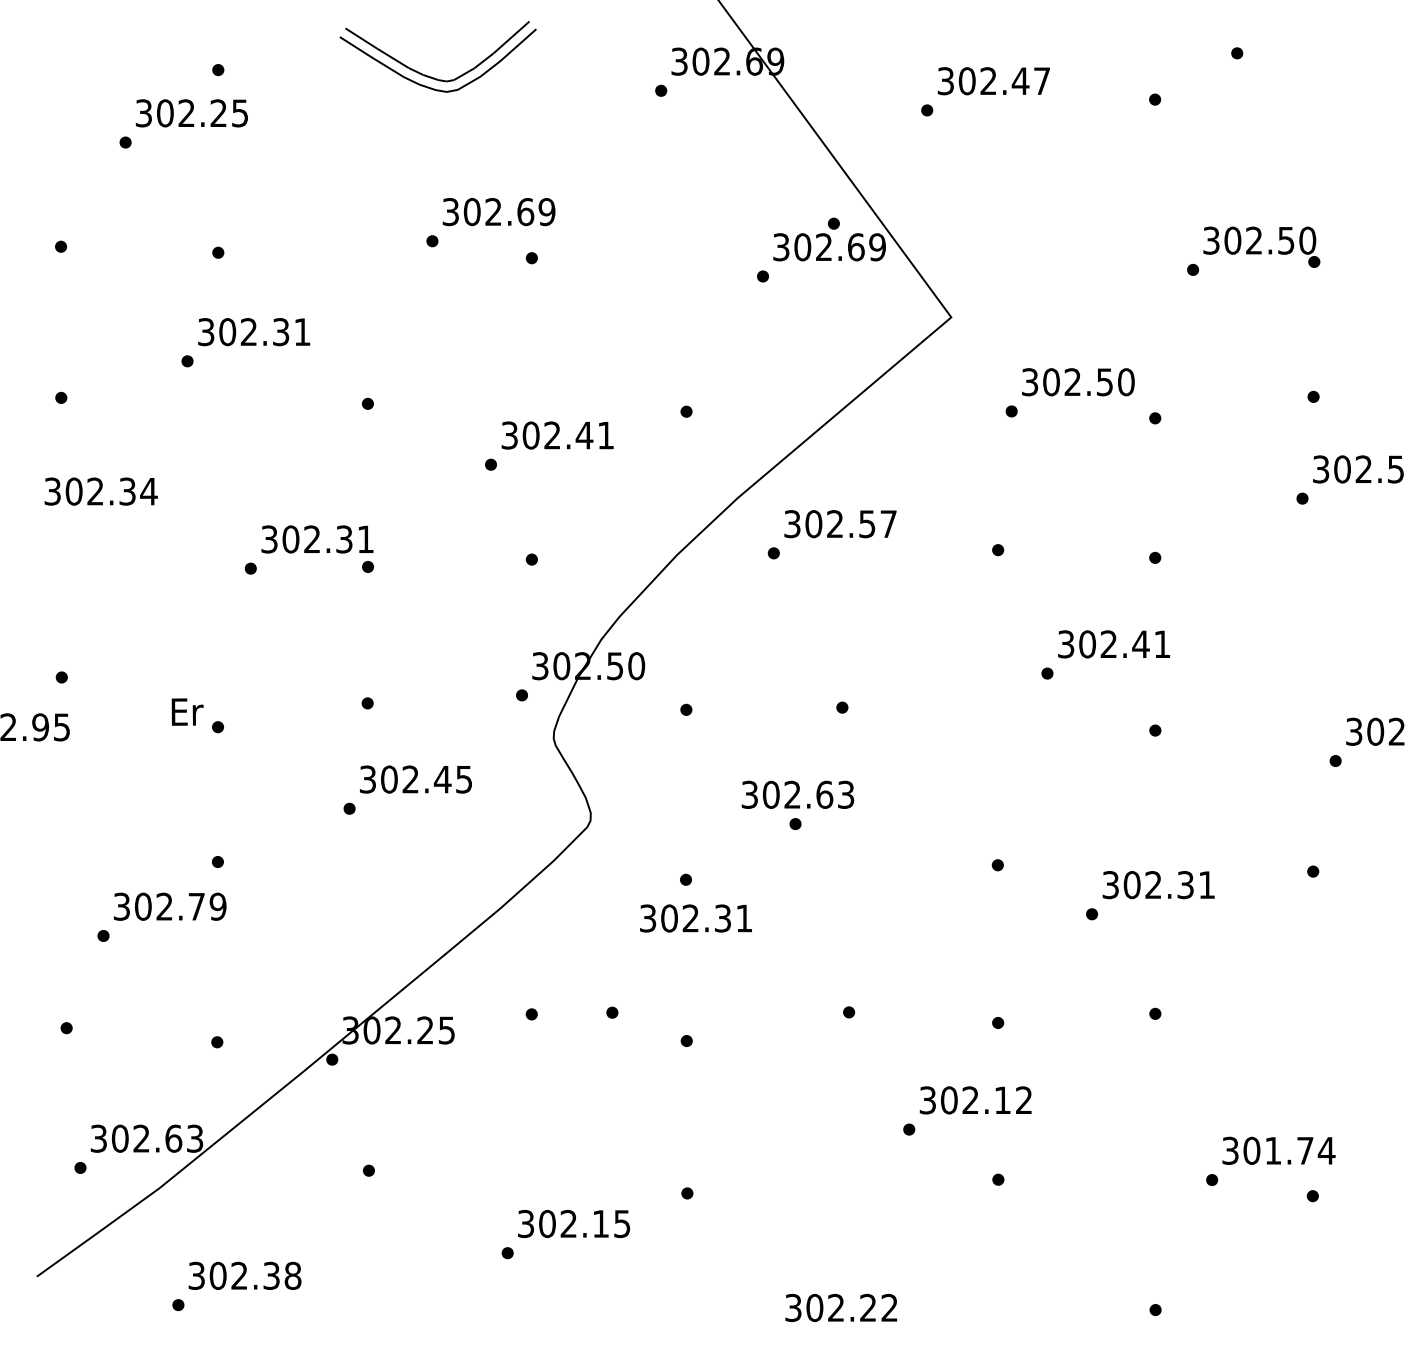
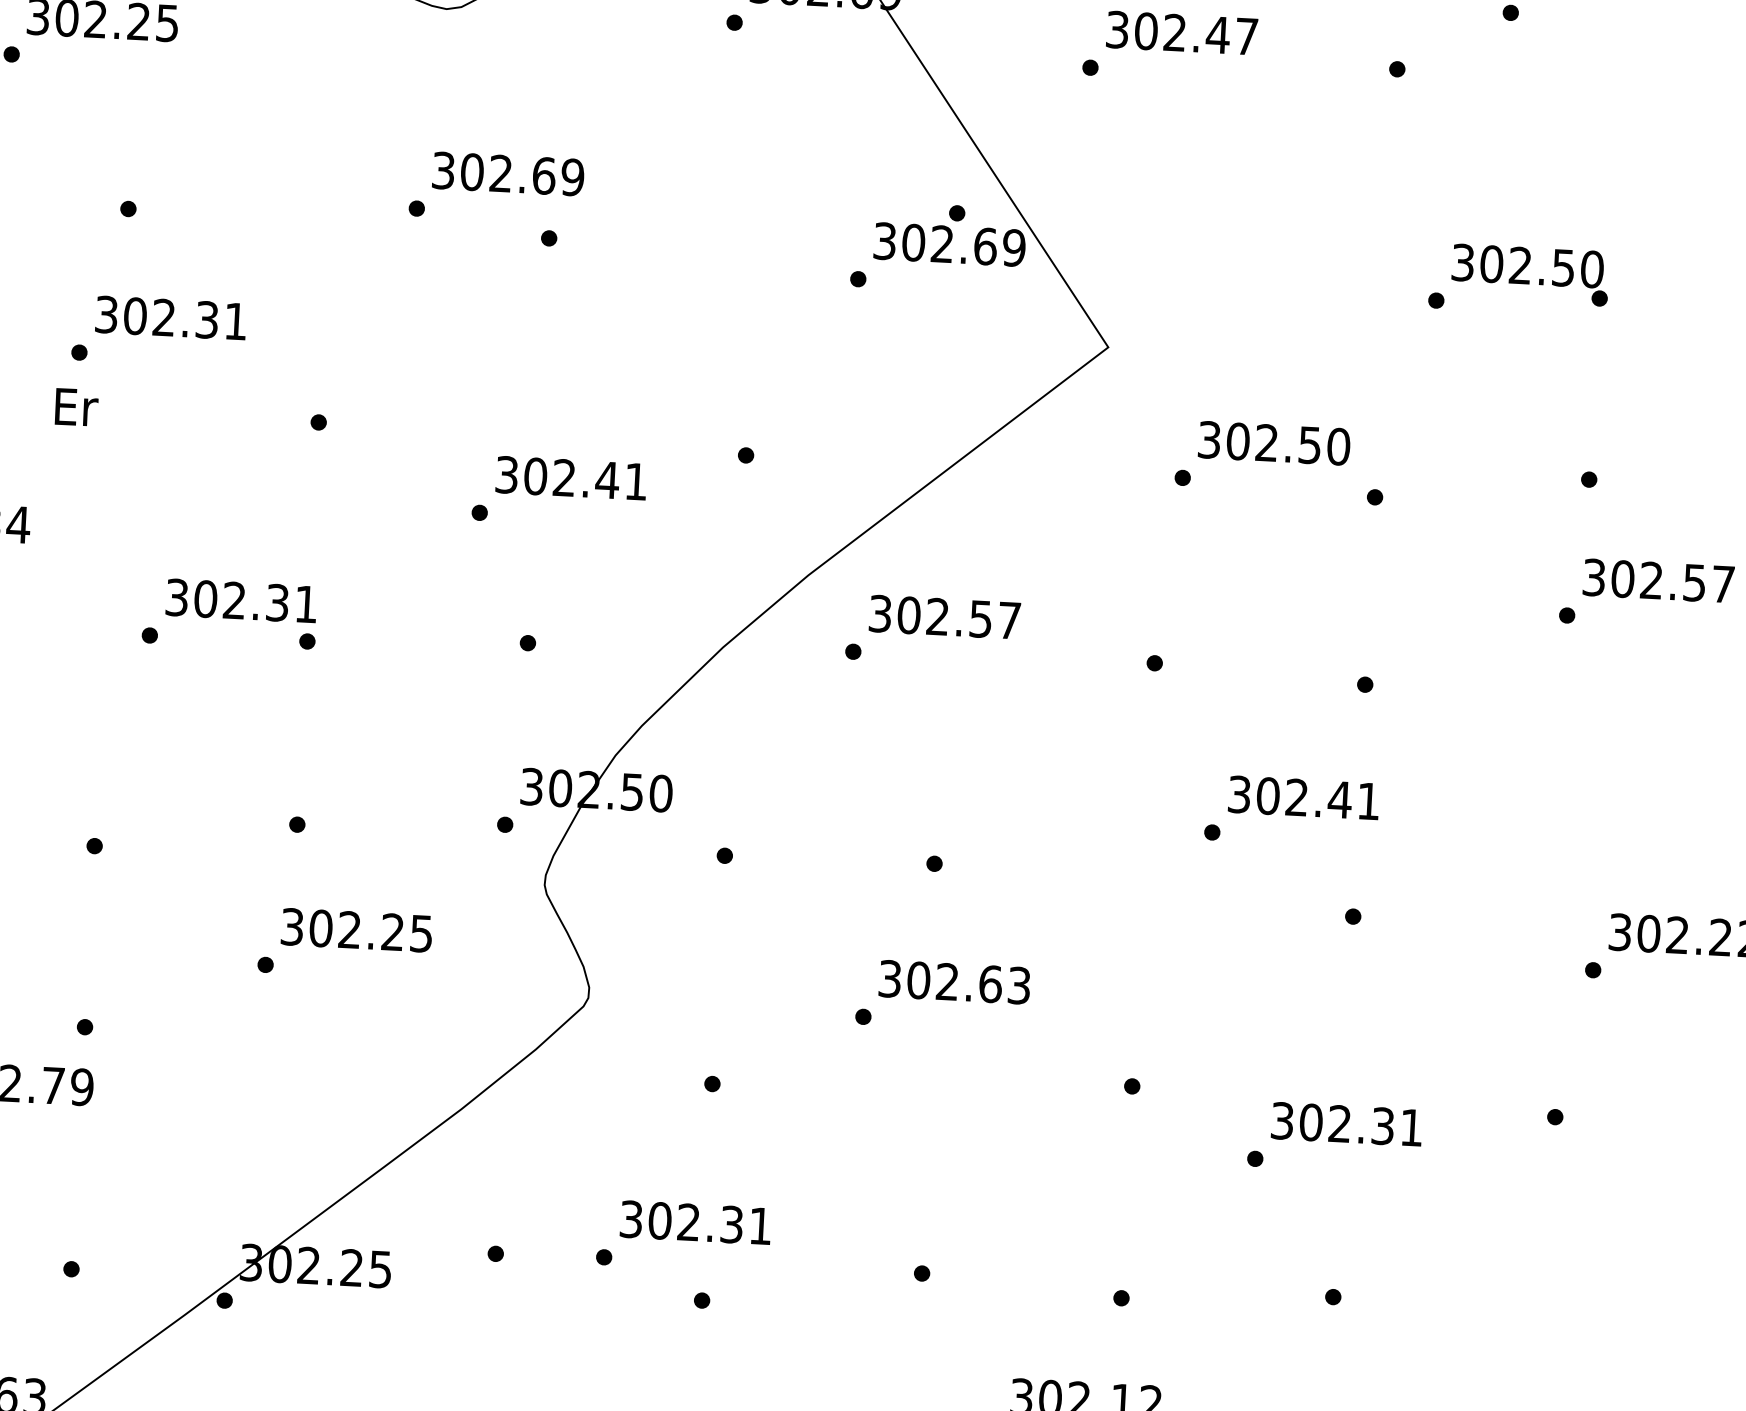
text: (187, 711) -> (76, 406), moved
text: (442, 779) -> (392, 932), 302.45 -> 302.25
text: (797, 794) -> (954, 981), moved
text: (695, 918) -> (695, 1222), moved

